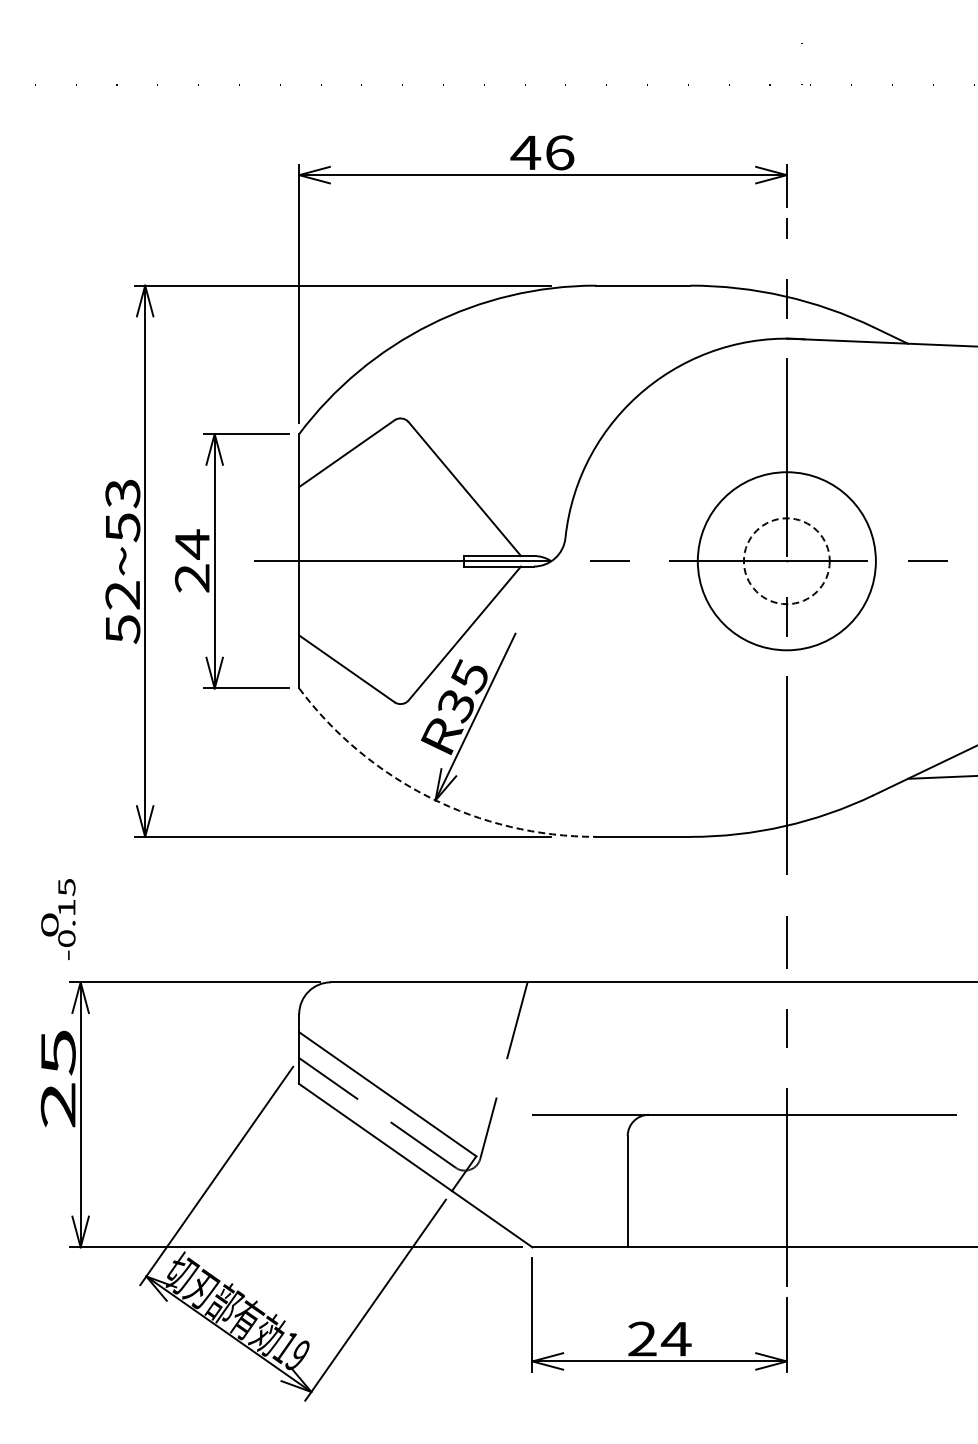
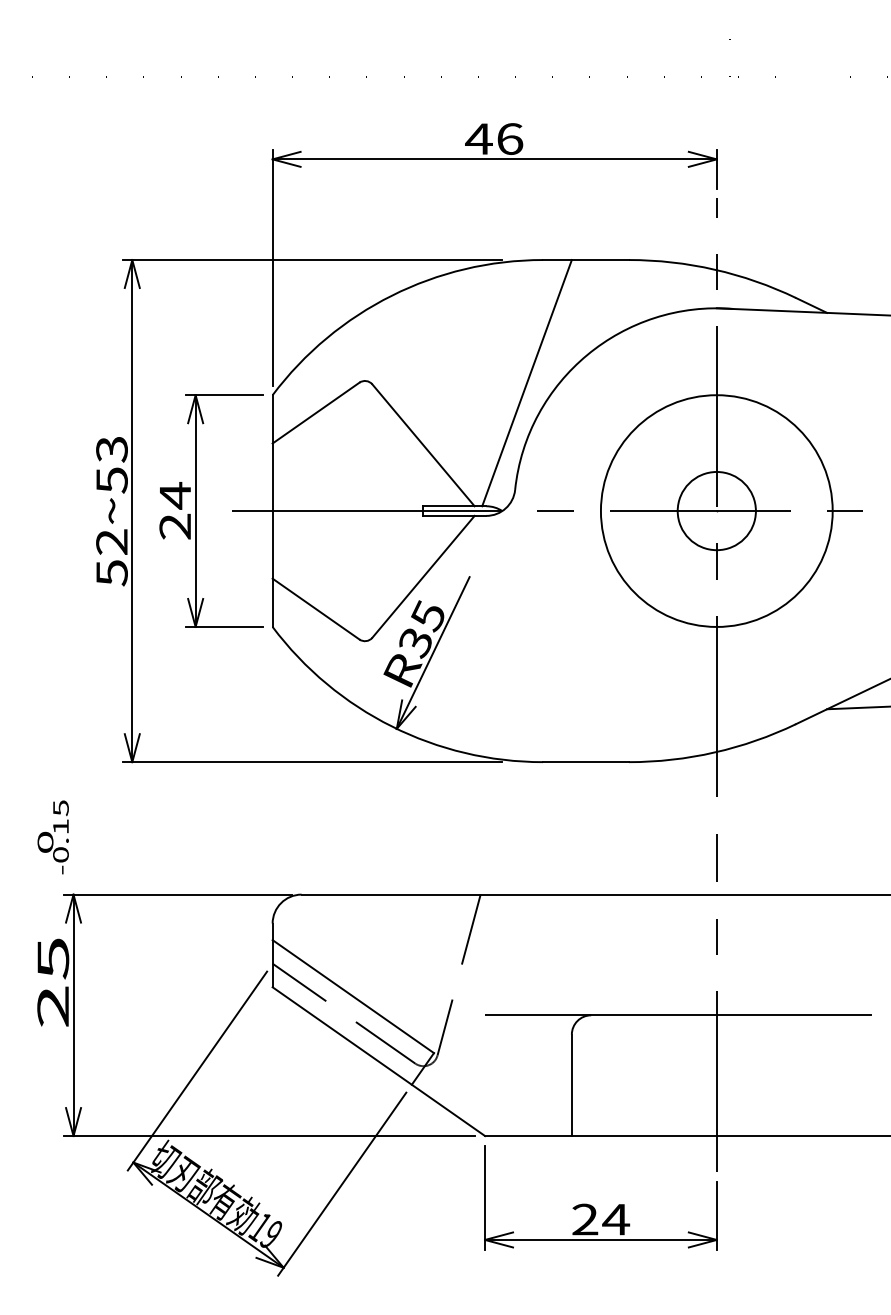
line: (578, 420) -> (527, 382), added
circle: (786, 561) -> (716, 511), dashed -> solid
circle: (786, 561) -> (716, 511), size x1.43
arc: (430, 797) -> (392, 726), dashed -> solid

